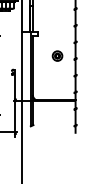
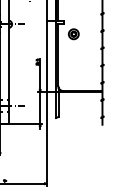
part: (57, 56) -> (73, 34), moved

